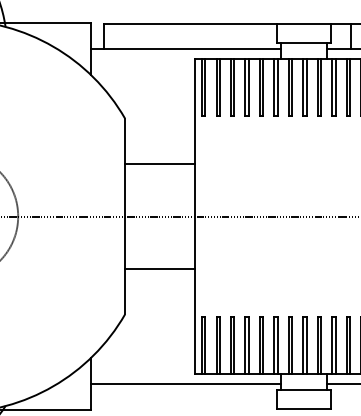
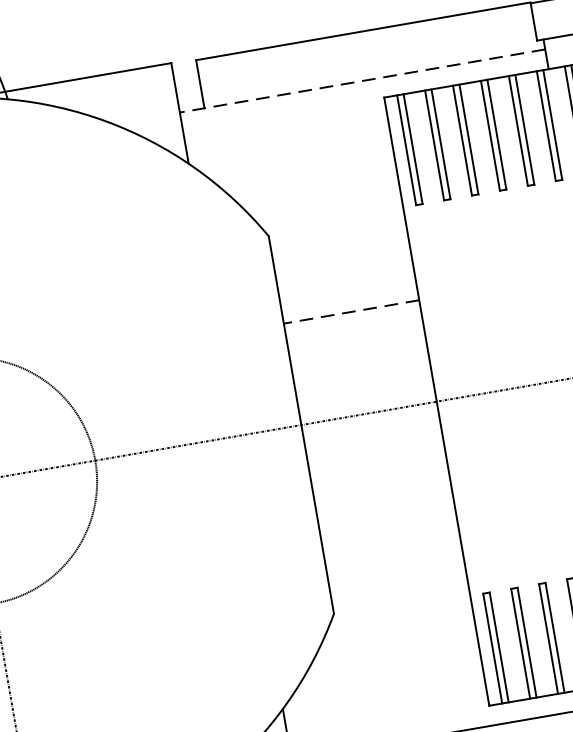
line: (185, 48) -> (361, 80), solid -> dashed
line: (159, 163) -> (350, 311), solid -> dashed
line: (160, 269) -> (387, 515), removed

